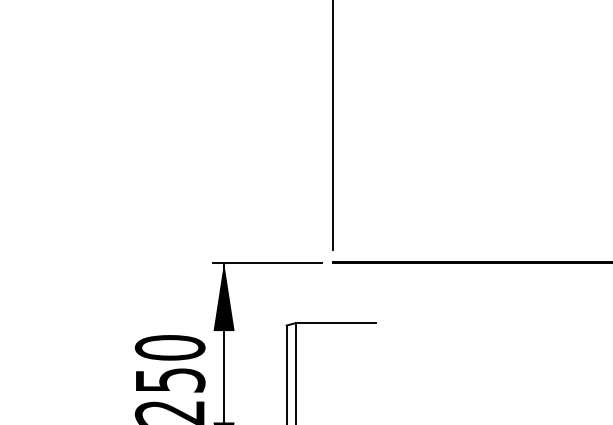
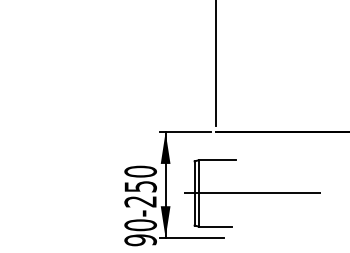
line: (411, 394) -> (252, 193), added

